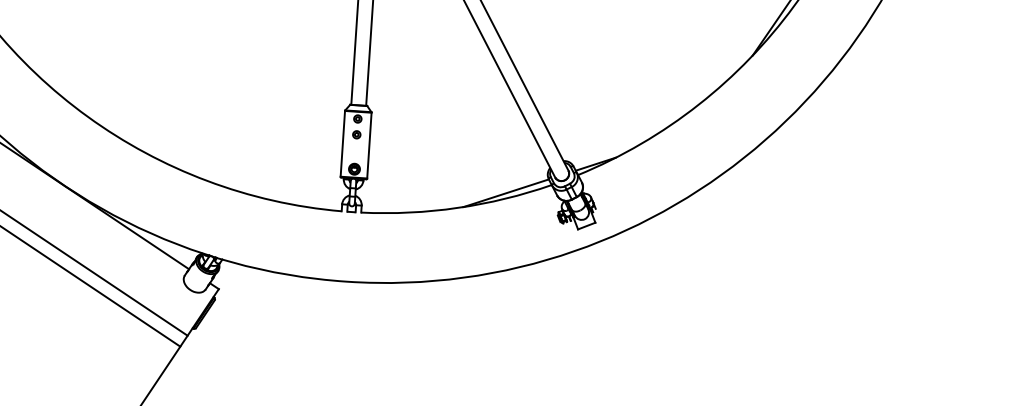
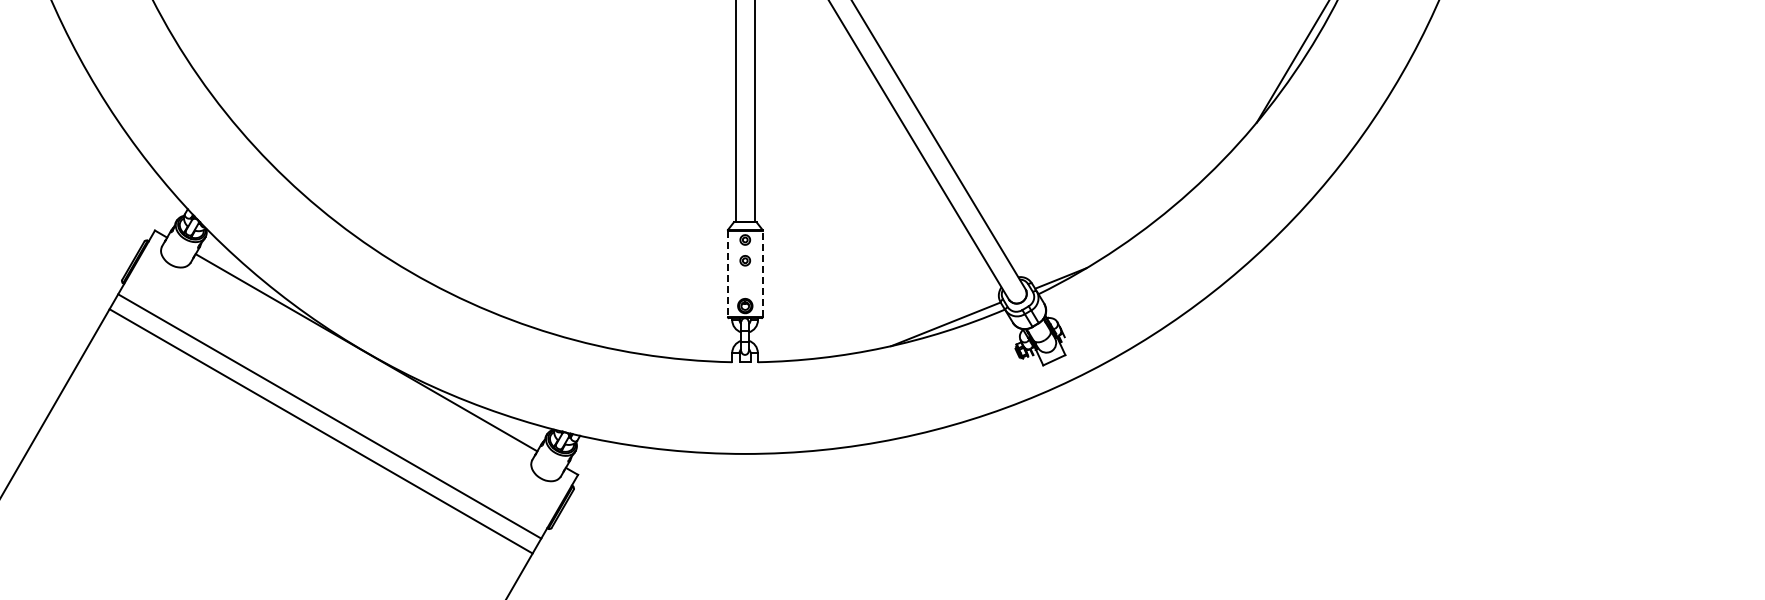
line: (342, 144) -> (727, 274), solid -> dashed
line: (369, 145) -> (762, 273), solid -> dashed

